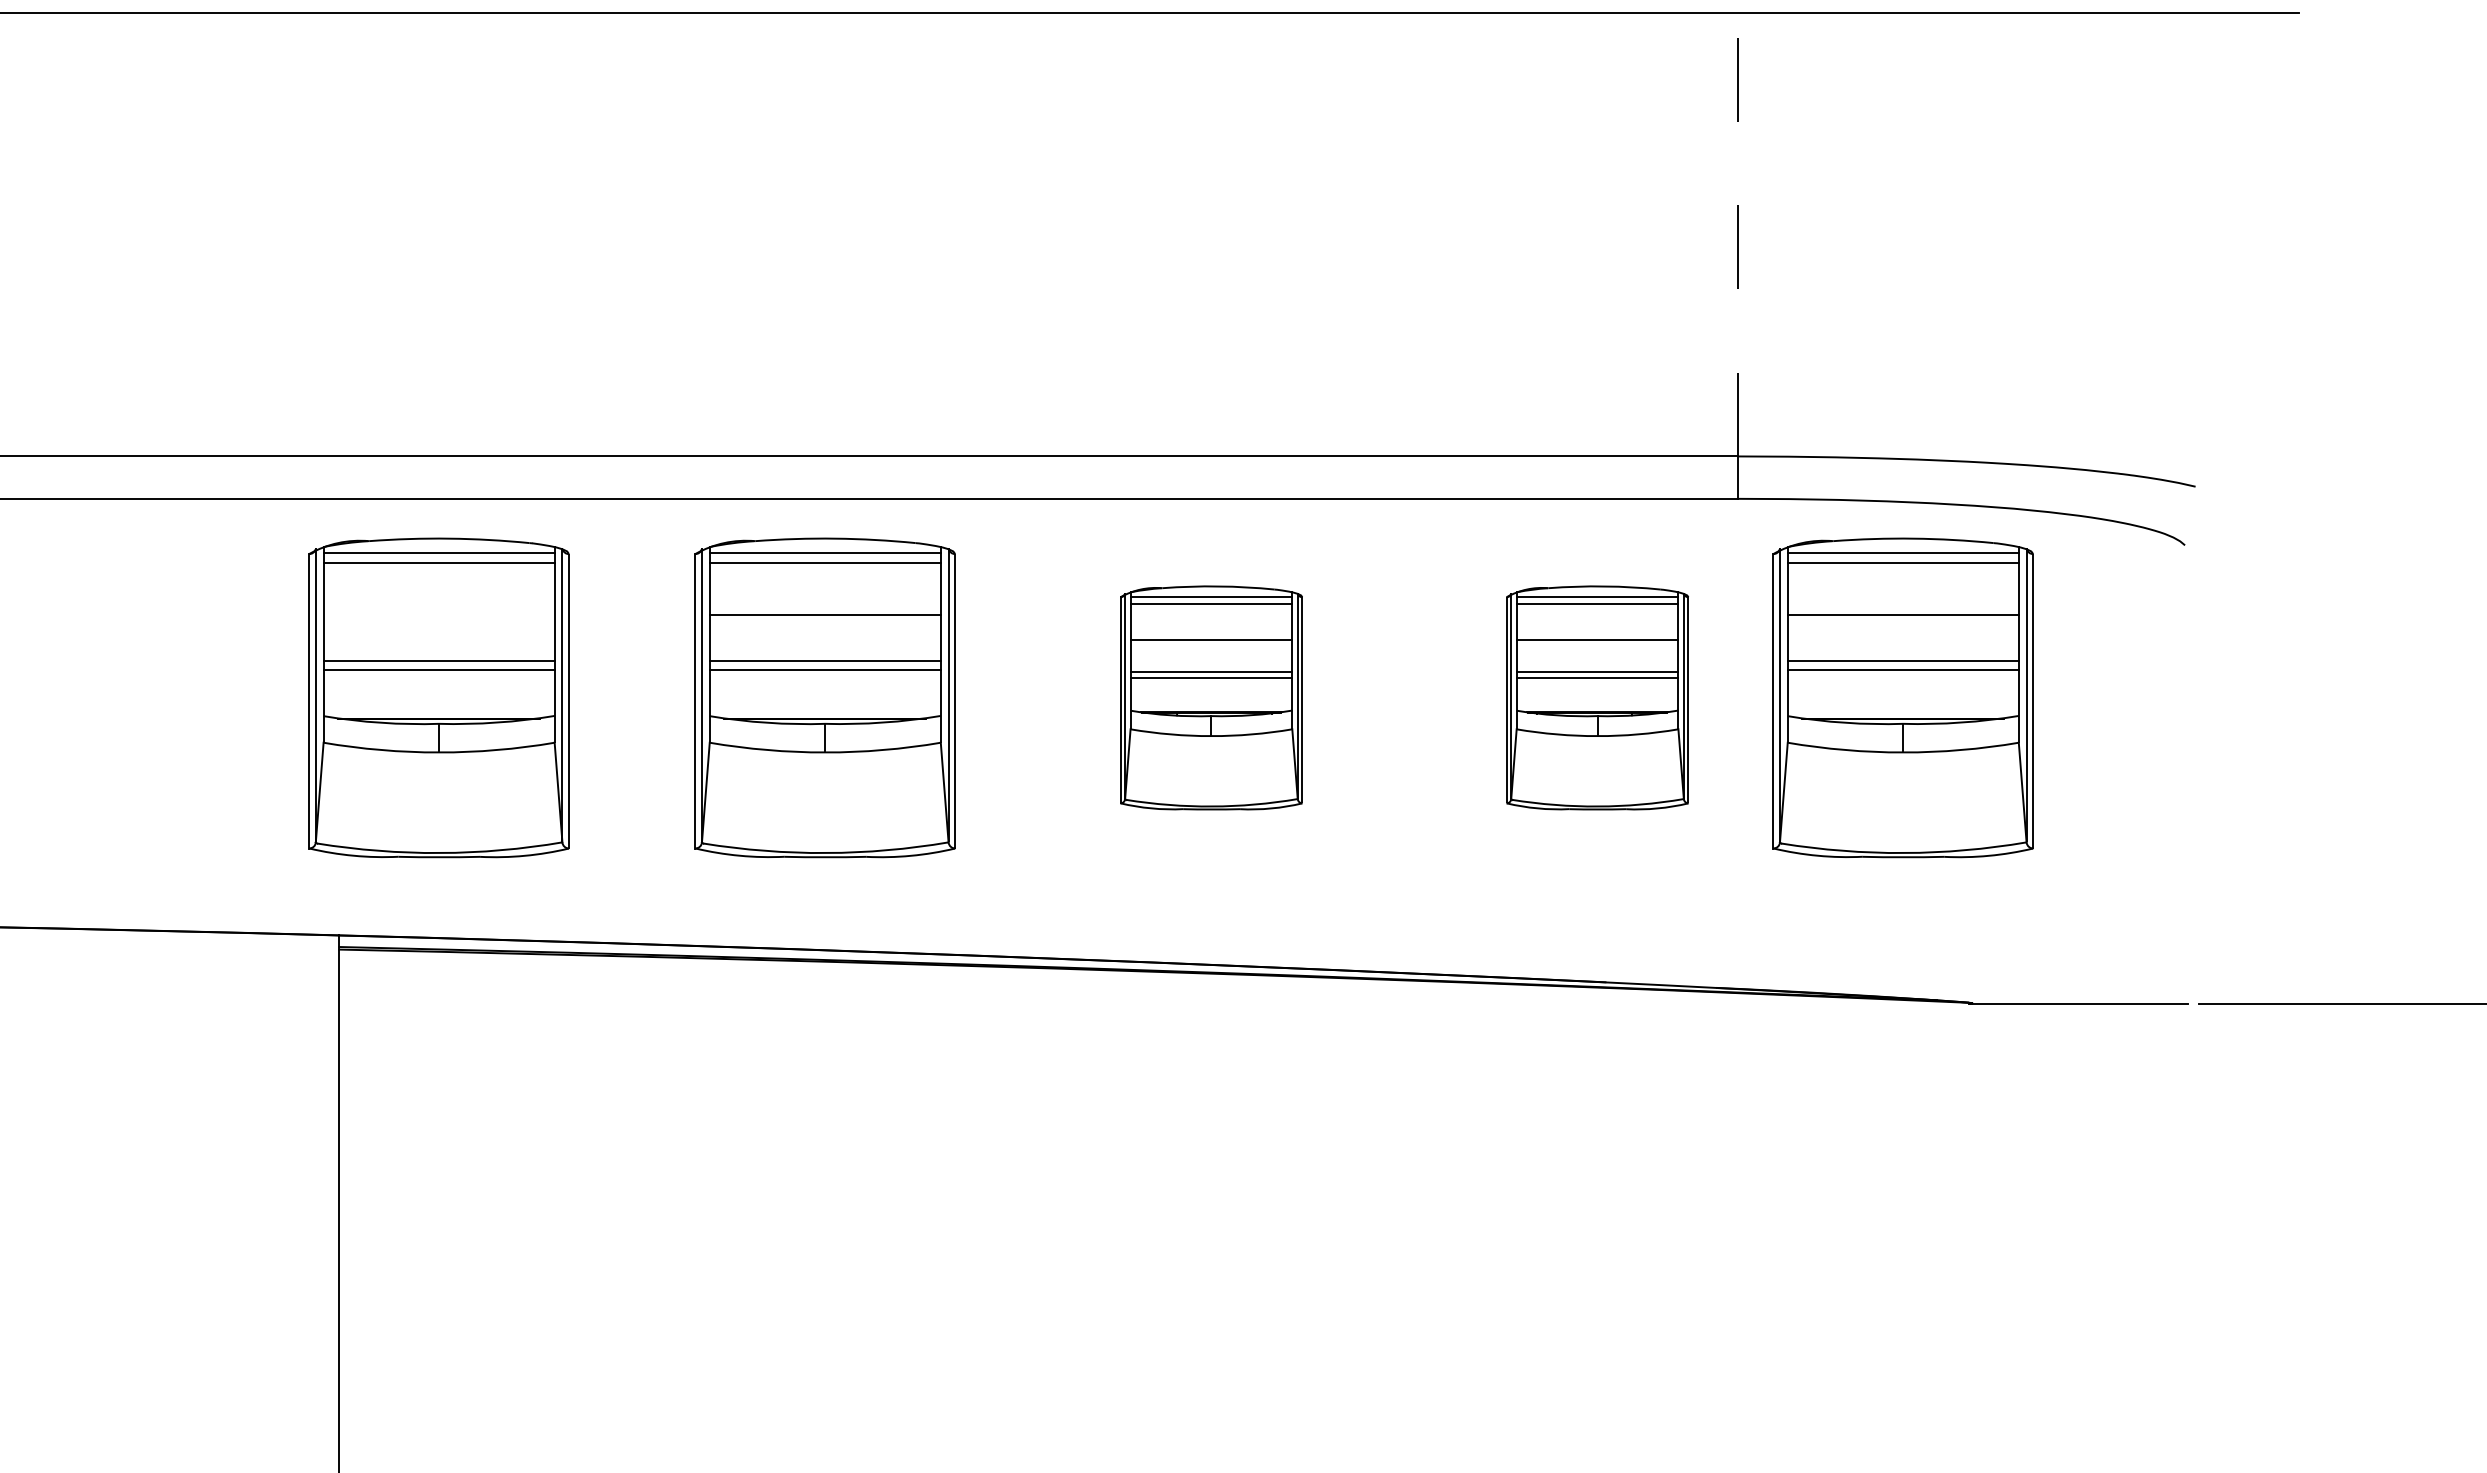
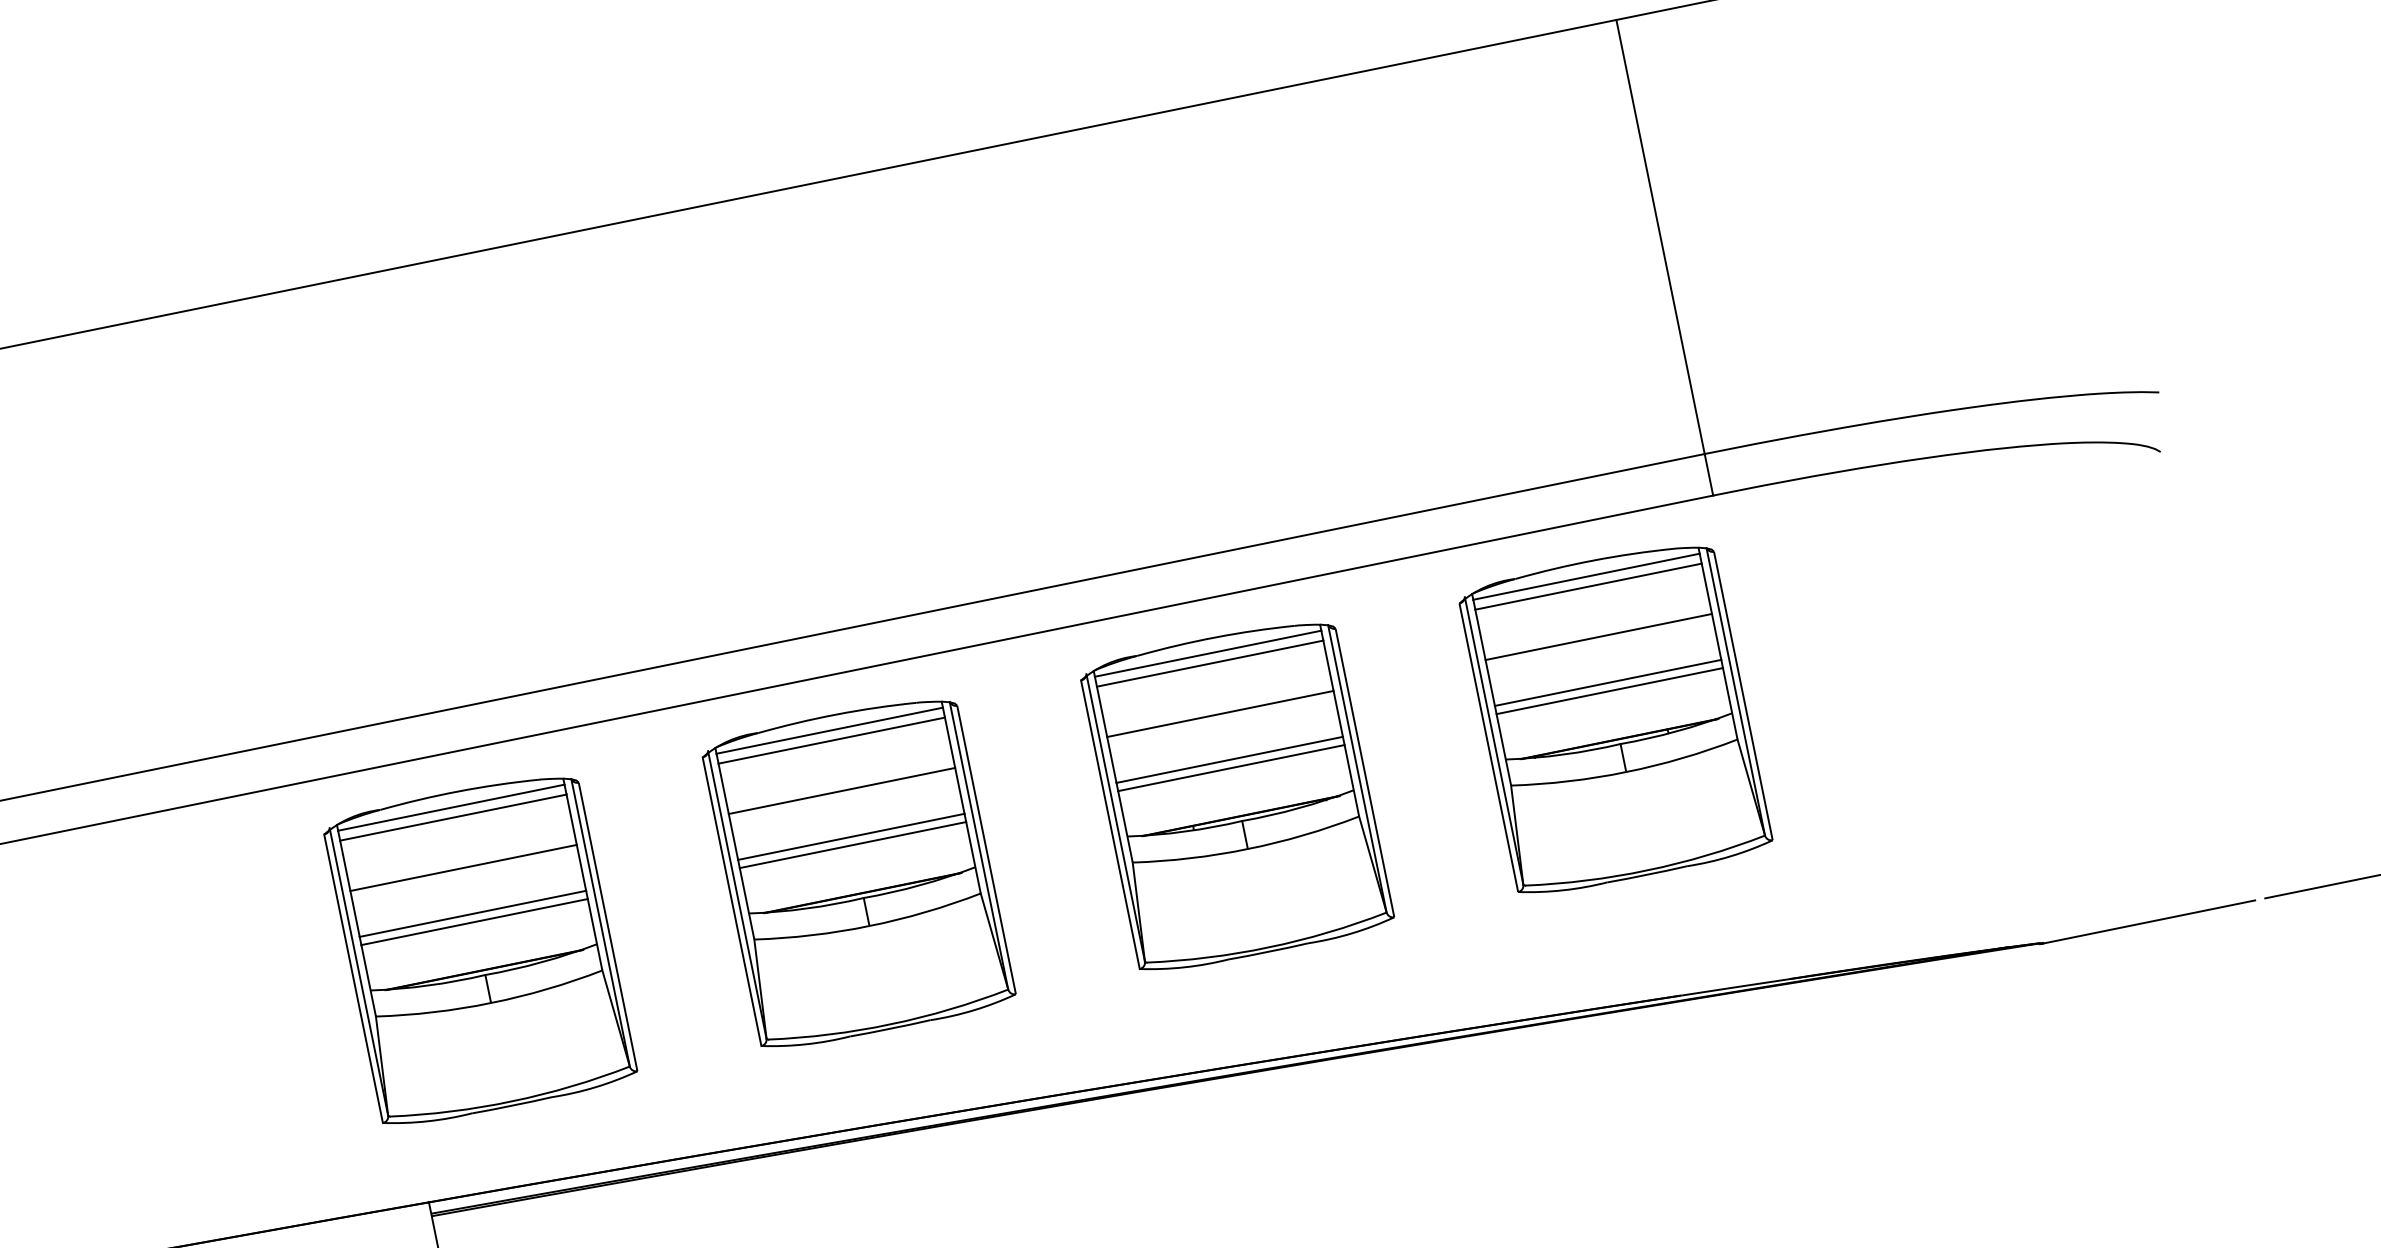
line: (1737, 234) -> (1660, 236), dashed -> solid
line: (438, 614) -> (462, 867), added
part: (1211, 697) -> (1236, 795), size x1.43
part: (1597, 697) -> (1615, 718), size x1.43
part: (1902, 697) -> (1914, 657), removed

